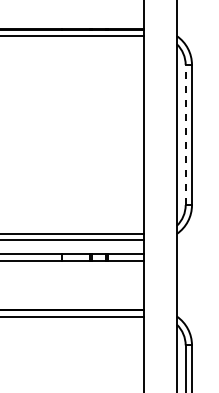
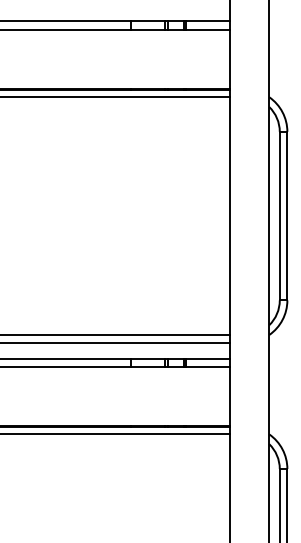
line: (185, 134) -> (279, 215), dashed -> solid

